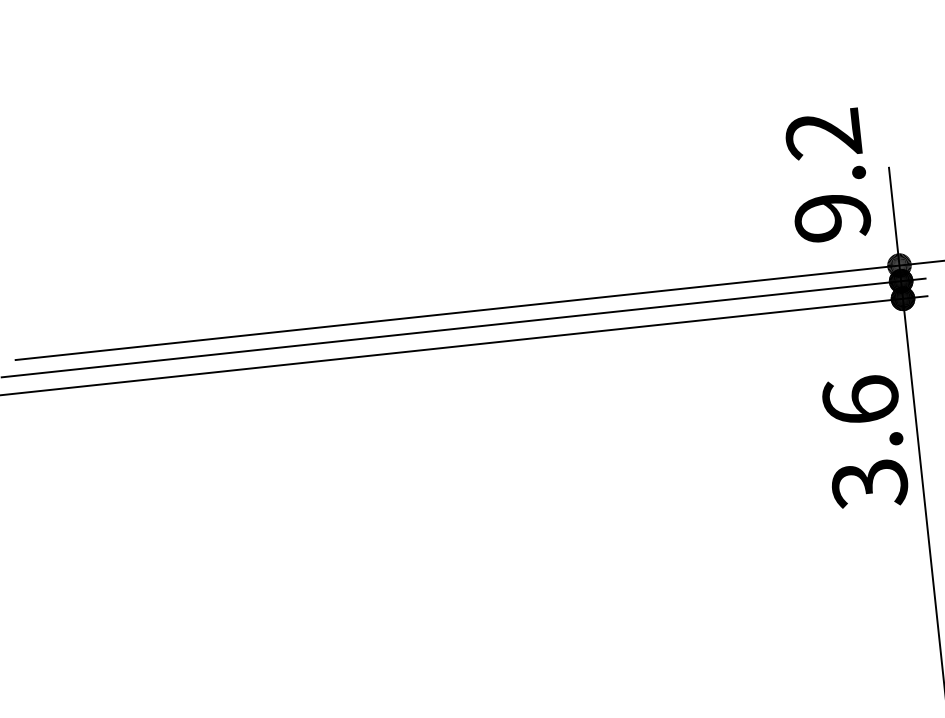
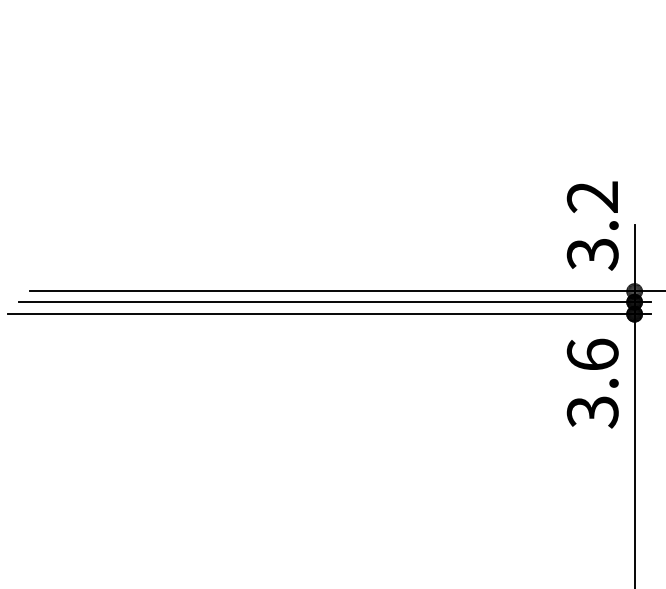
text: (832, 218) -> (592, 254), 9.2 -> 3.2
text: (864, 442) -> (592, 383), moved

